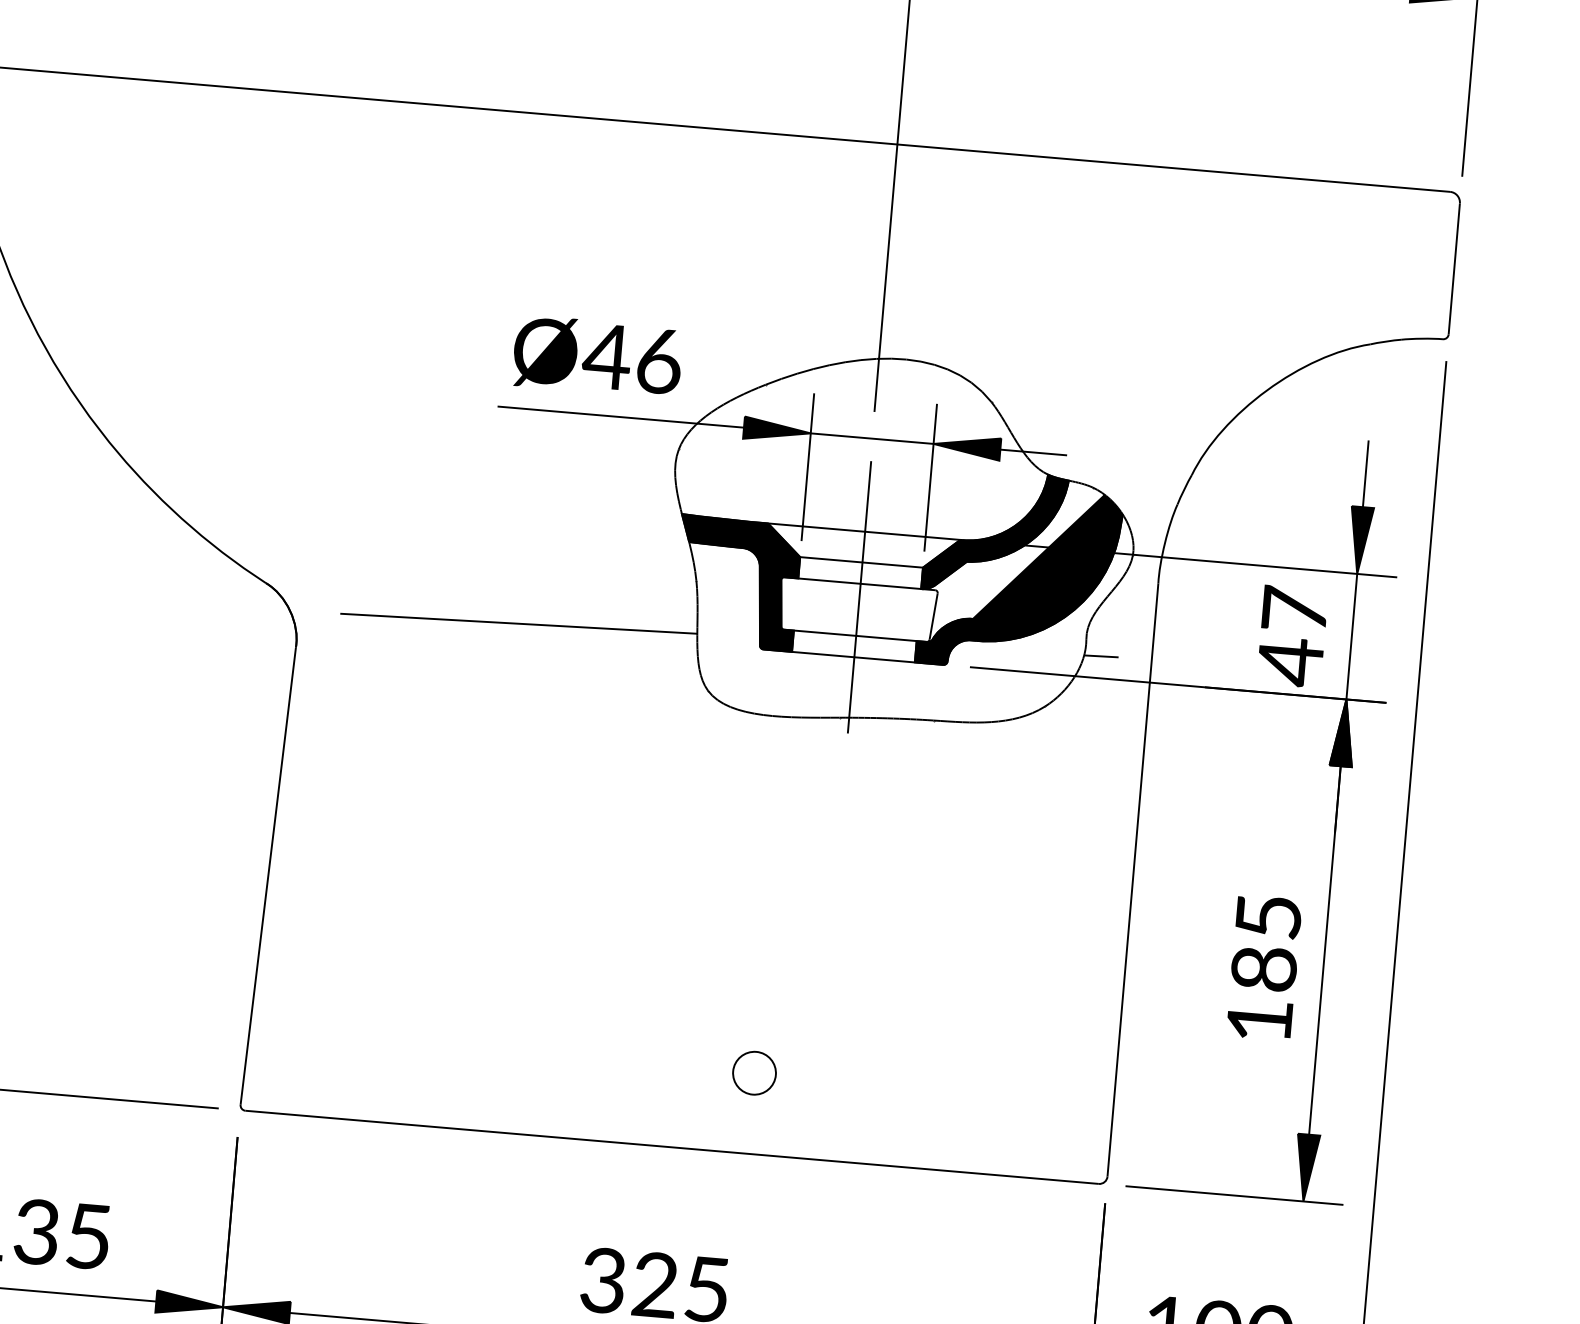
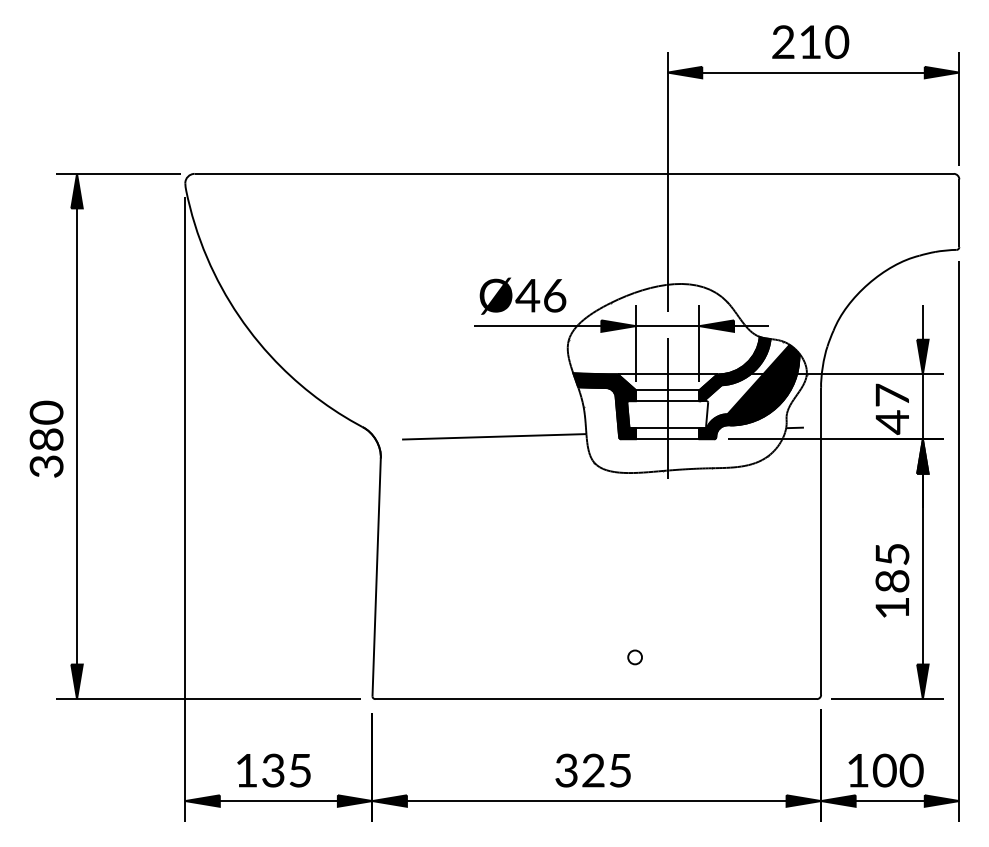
part: (753, 1073) -> (634, 657), size x0.62

